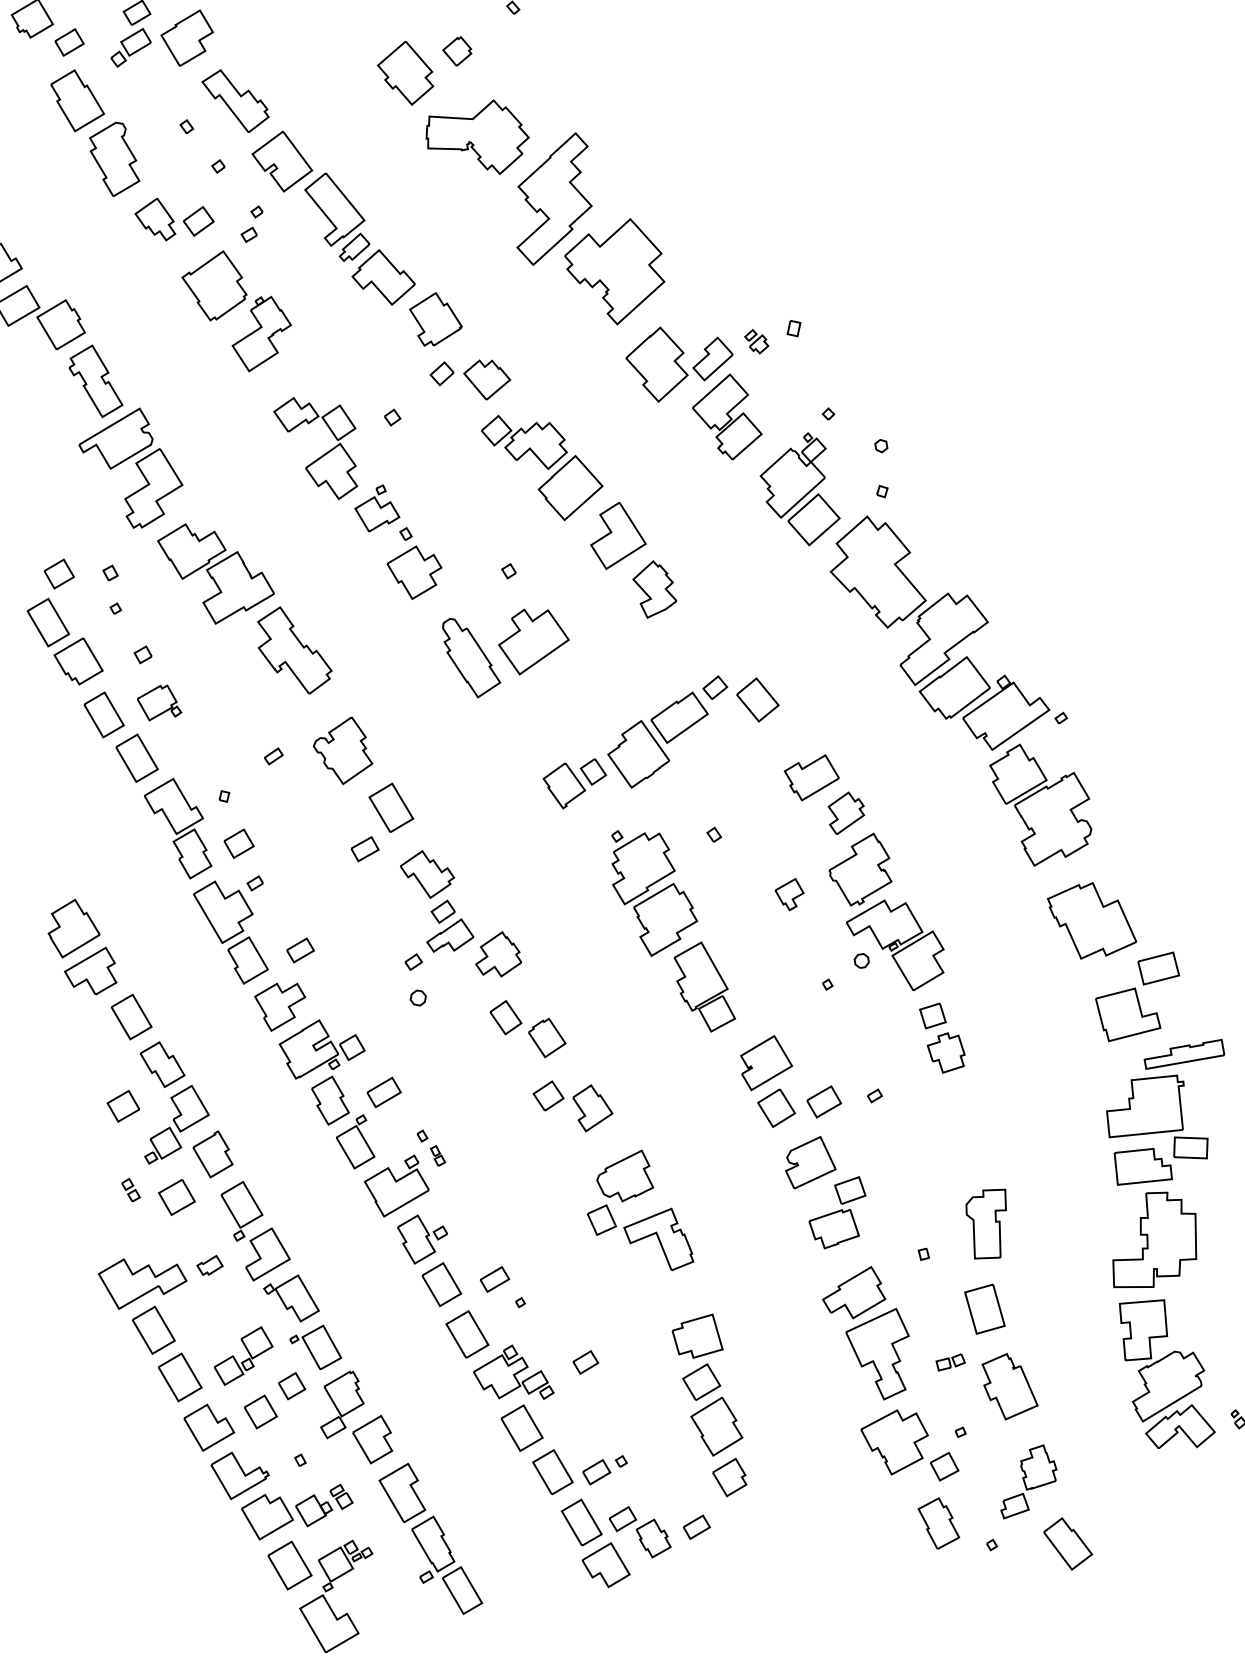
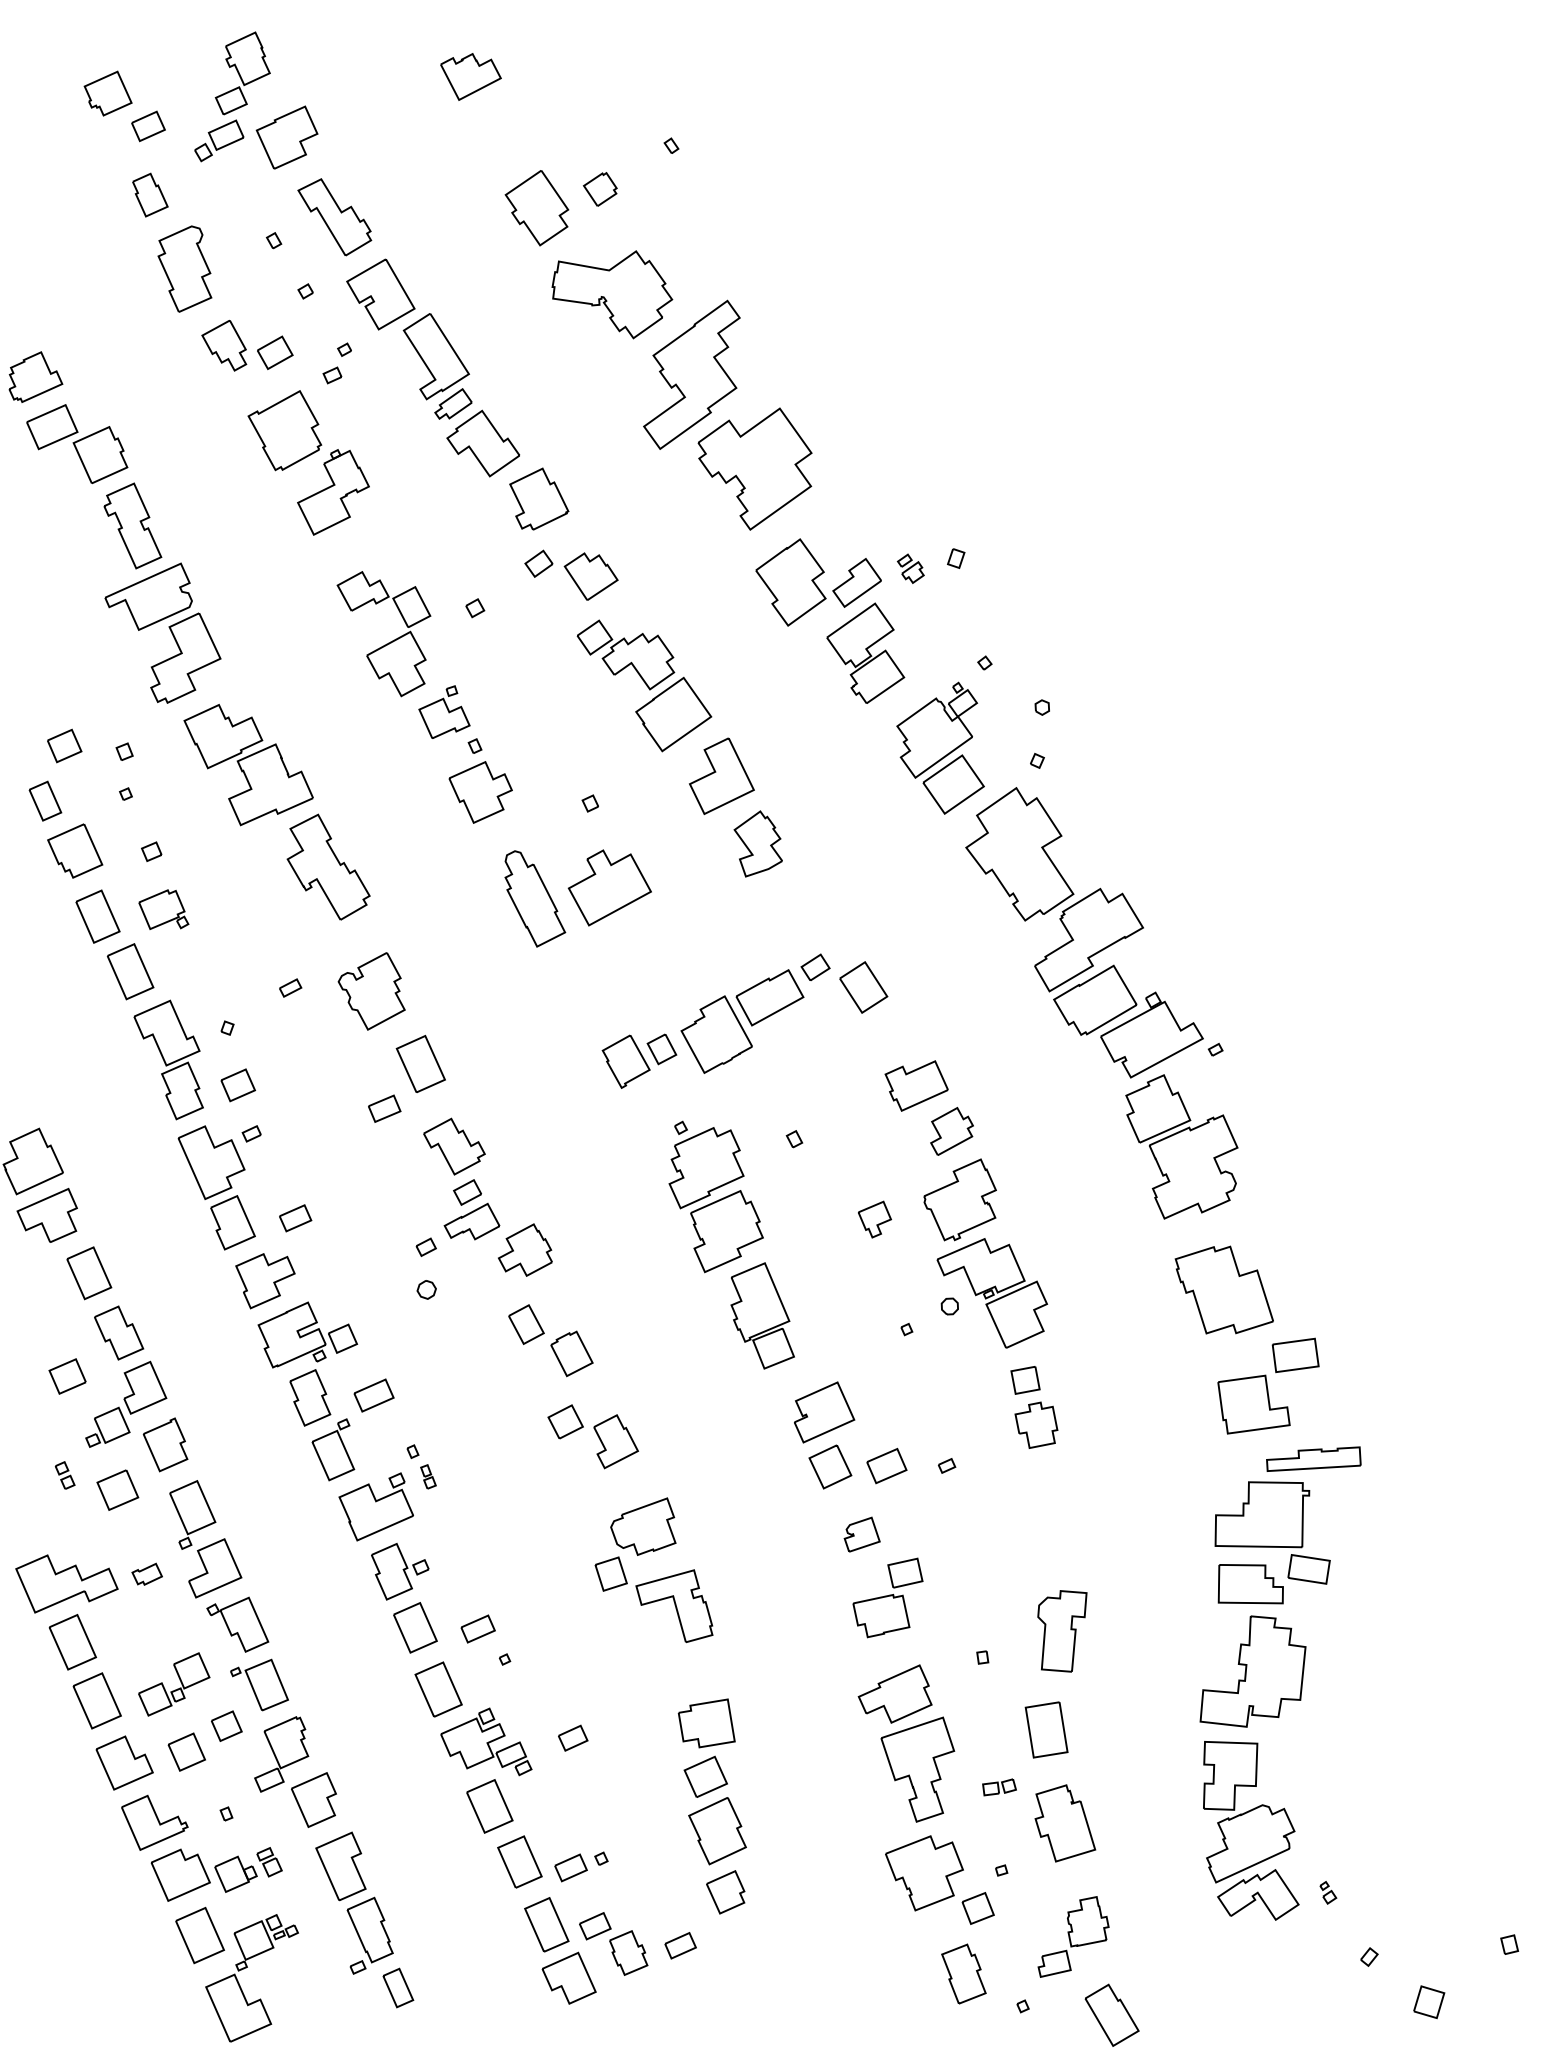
part: (77, 99) -> (150, 194), size x0.6
part: (48, 621) -> (45, 800), size x0.7
part: (810, 1162) -> (862, 1534), size x0.6
part: (462, 1590) -> (398, 1987), size x0.7

